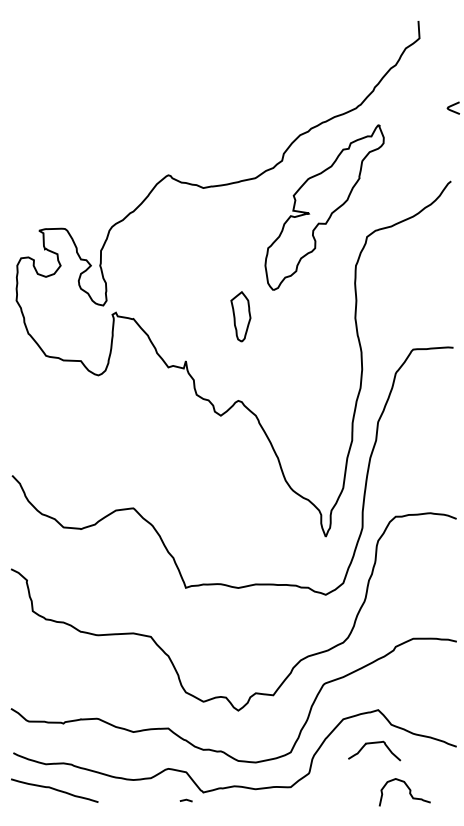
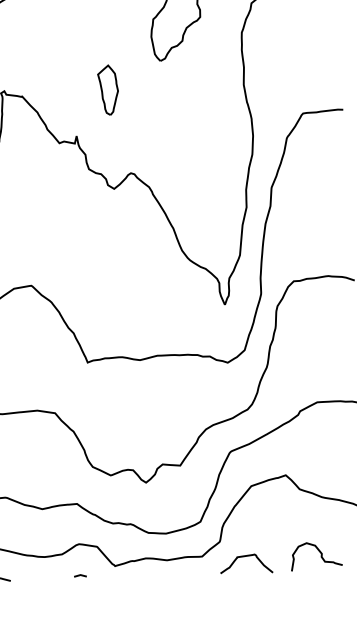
part: (240, 316) -> (107, 89), moved
curve: (374, 743) -> (245, 556), moved
line: (185, 800) -> (79, 575), moved

